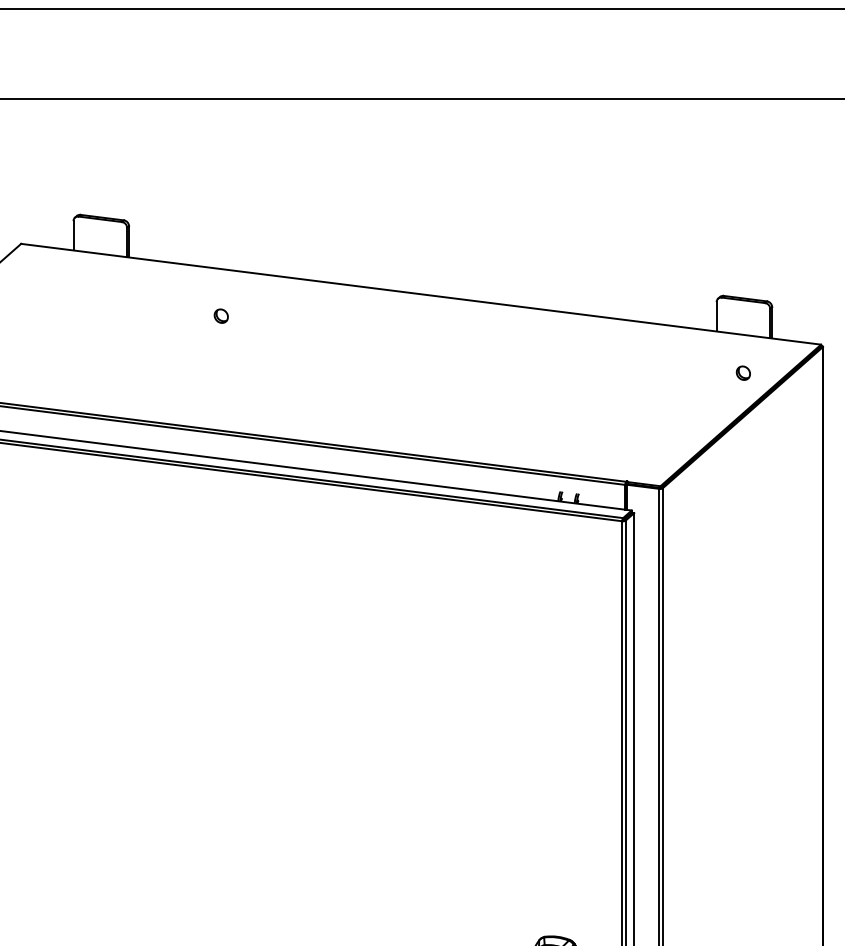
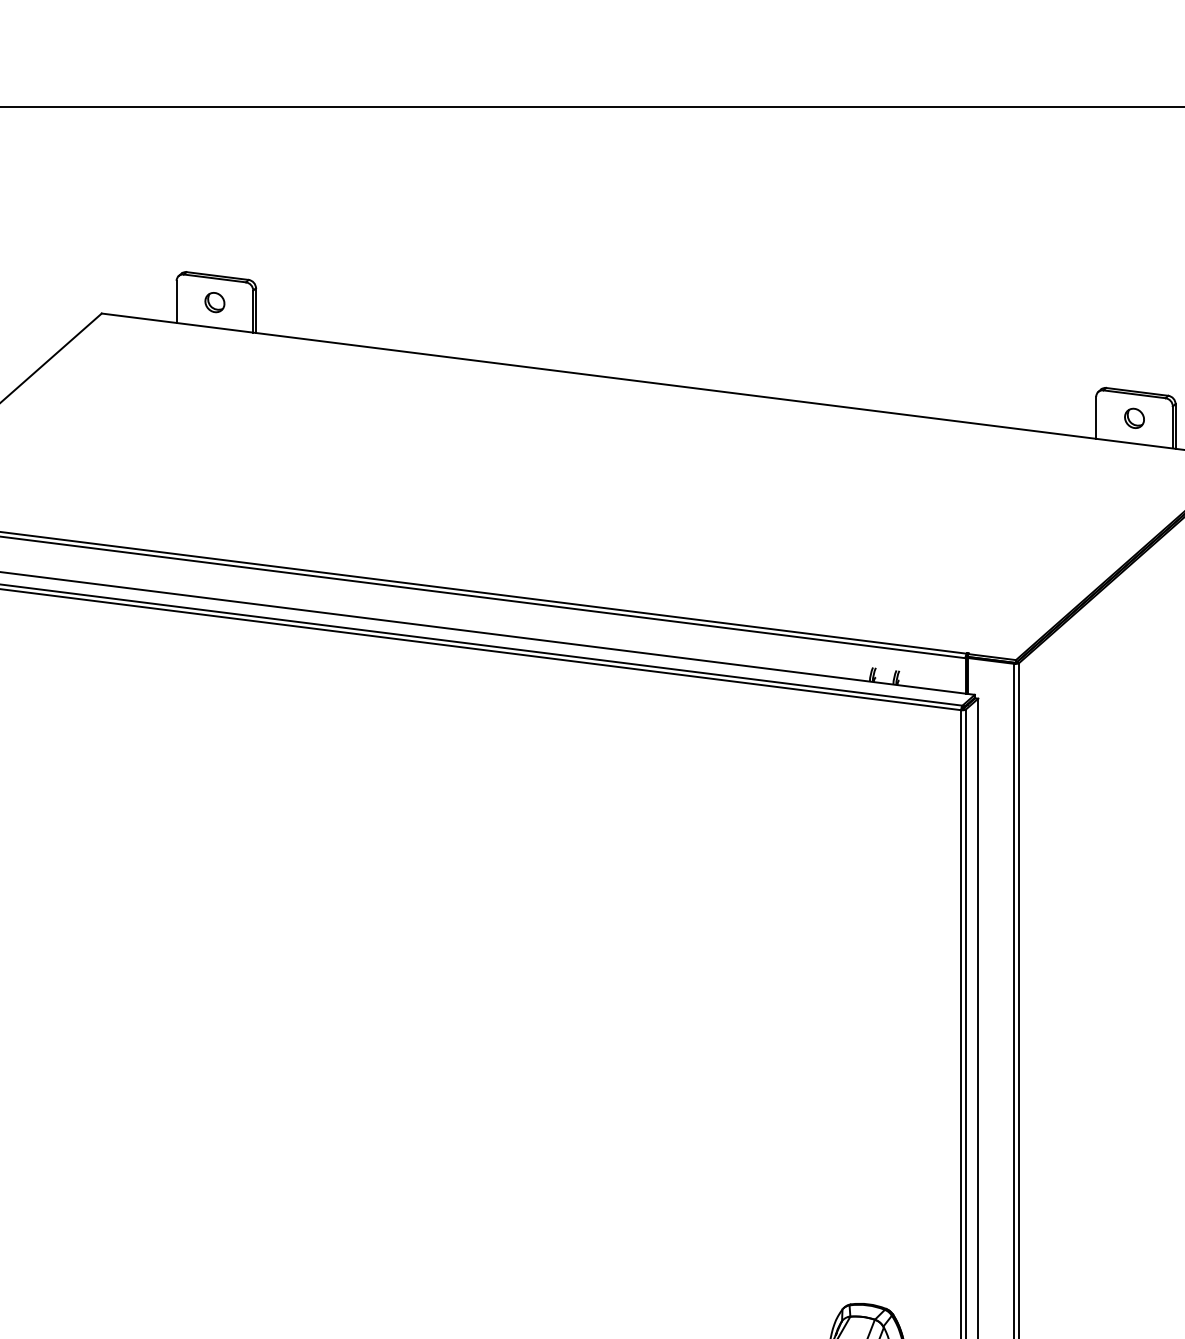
part: (220, 315) -> (213, 301), moved
part: (742, 372) -> (1133, 417), moved

